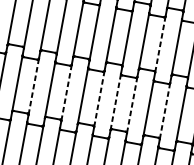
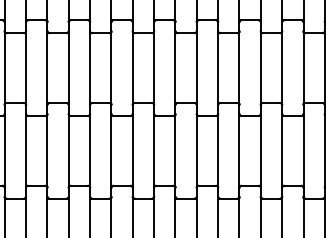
line: (160, 44) -> (196, 68), dashed -> solid
line: (33, 86) -> (47, 150), dashed -> solid
line: (66, 92) -> (90, 150), dashed -> solid
line: (99, 98) -> (132, 150), dashed -> solid
line: (116, 101) -> (154, 150), dashed -> solid
line: (132, 104) -> (175, 150), dashed -> solid
line: (165, 110) -> (218, 150), dashed -> solid

